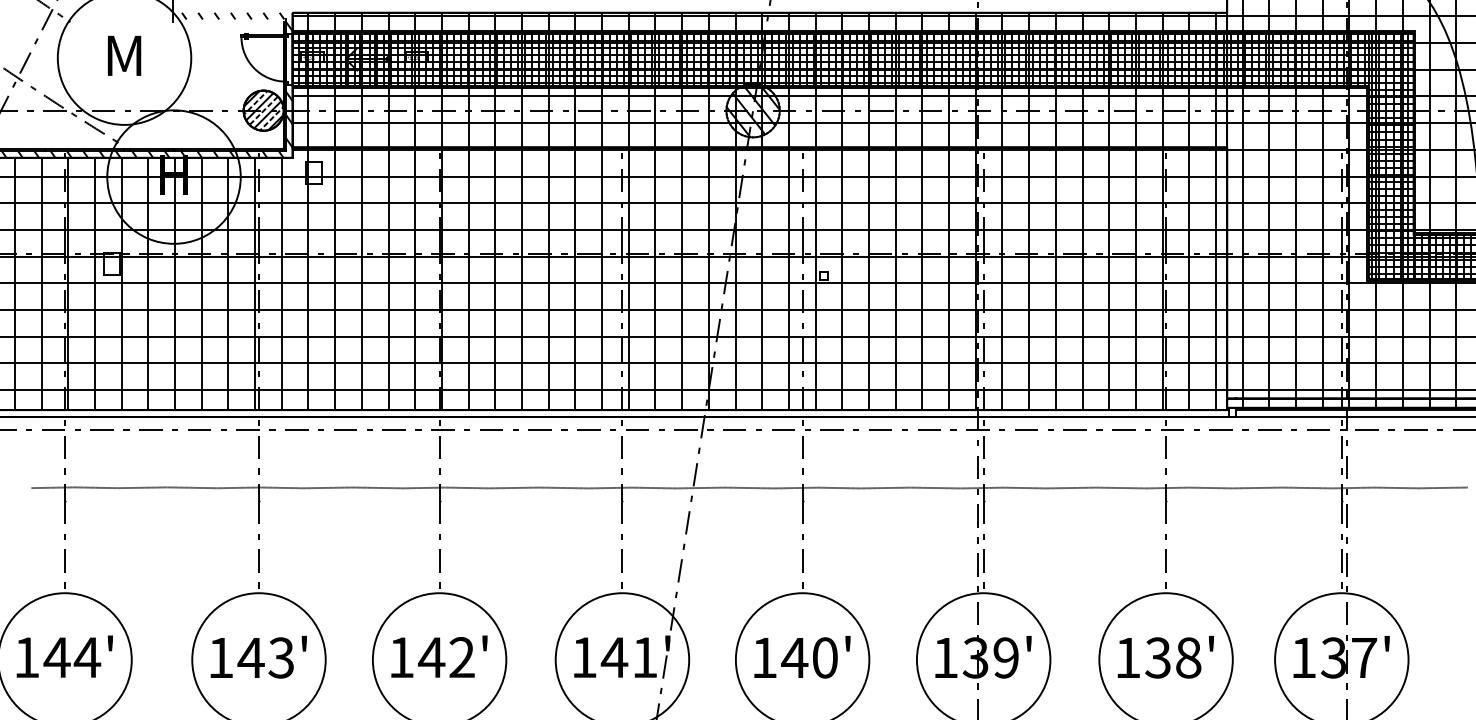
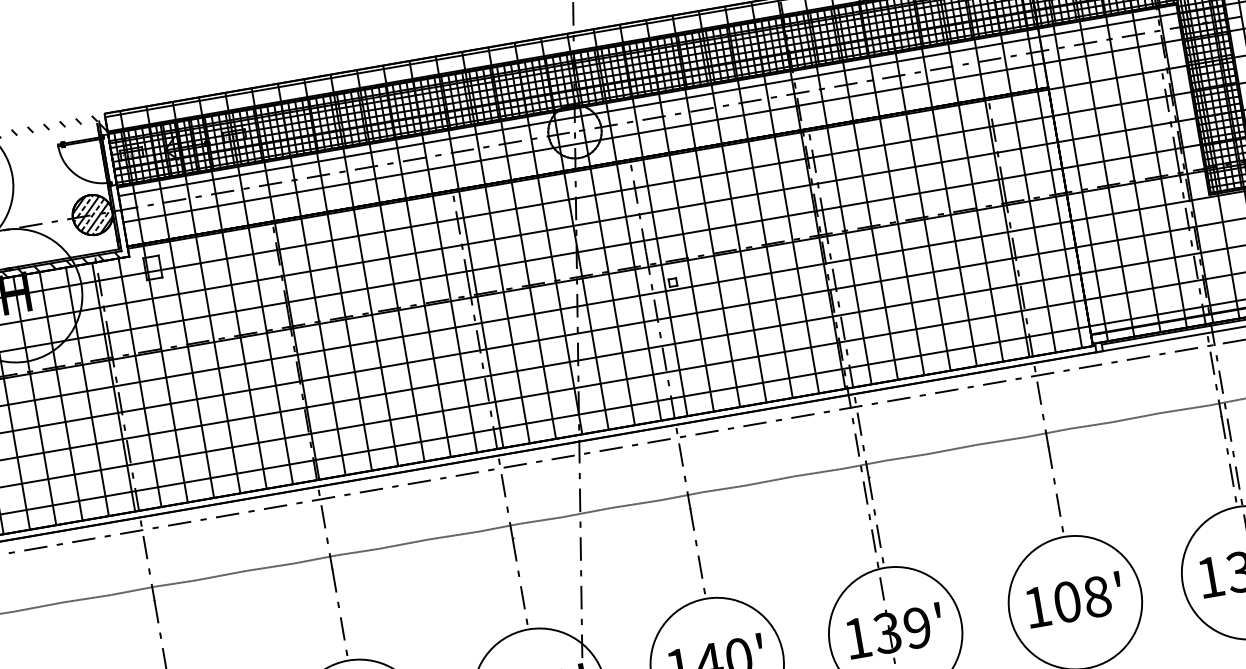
hatch: (752, 111) -> (574, 132), removed
hatch: (288, 119) -> (118, 219), removed
text: (1157, 657) -> (1066, 601), 138' -> 108'

